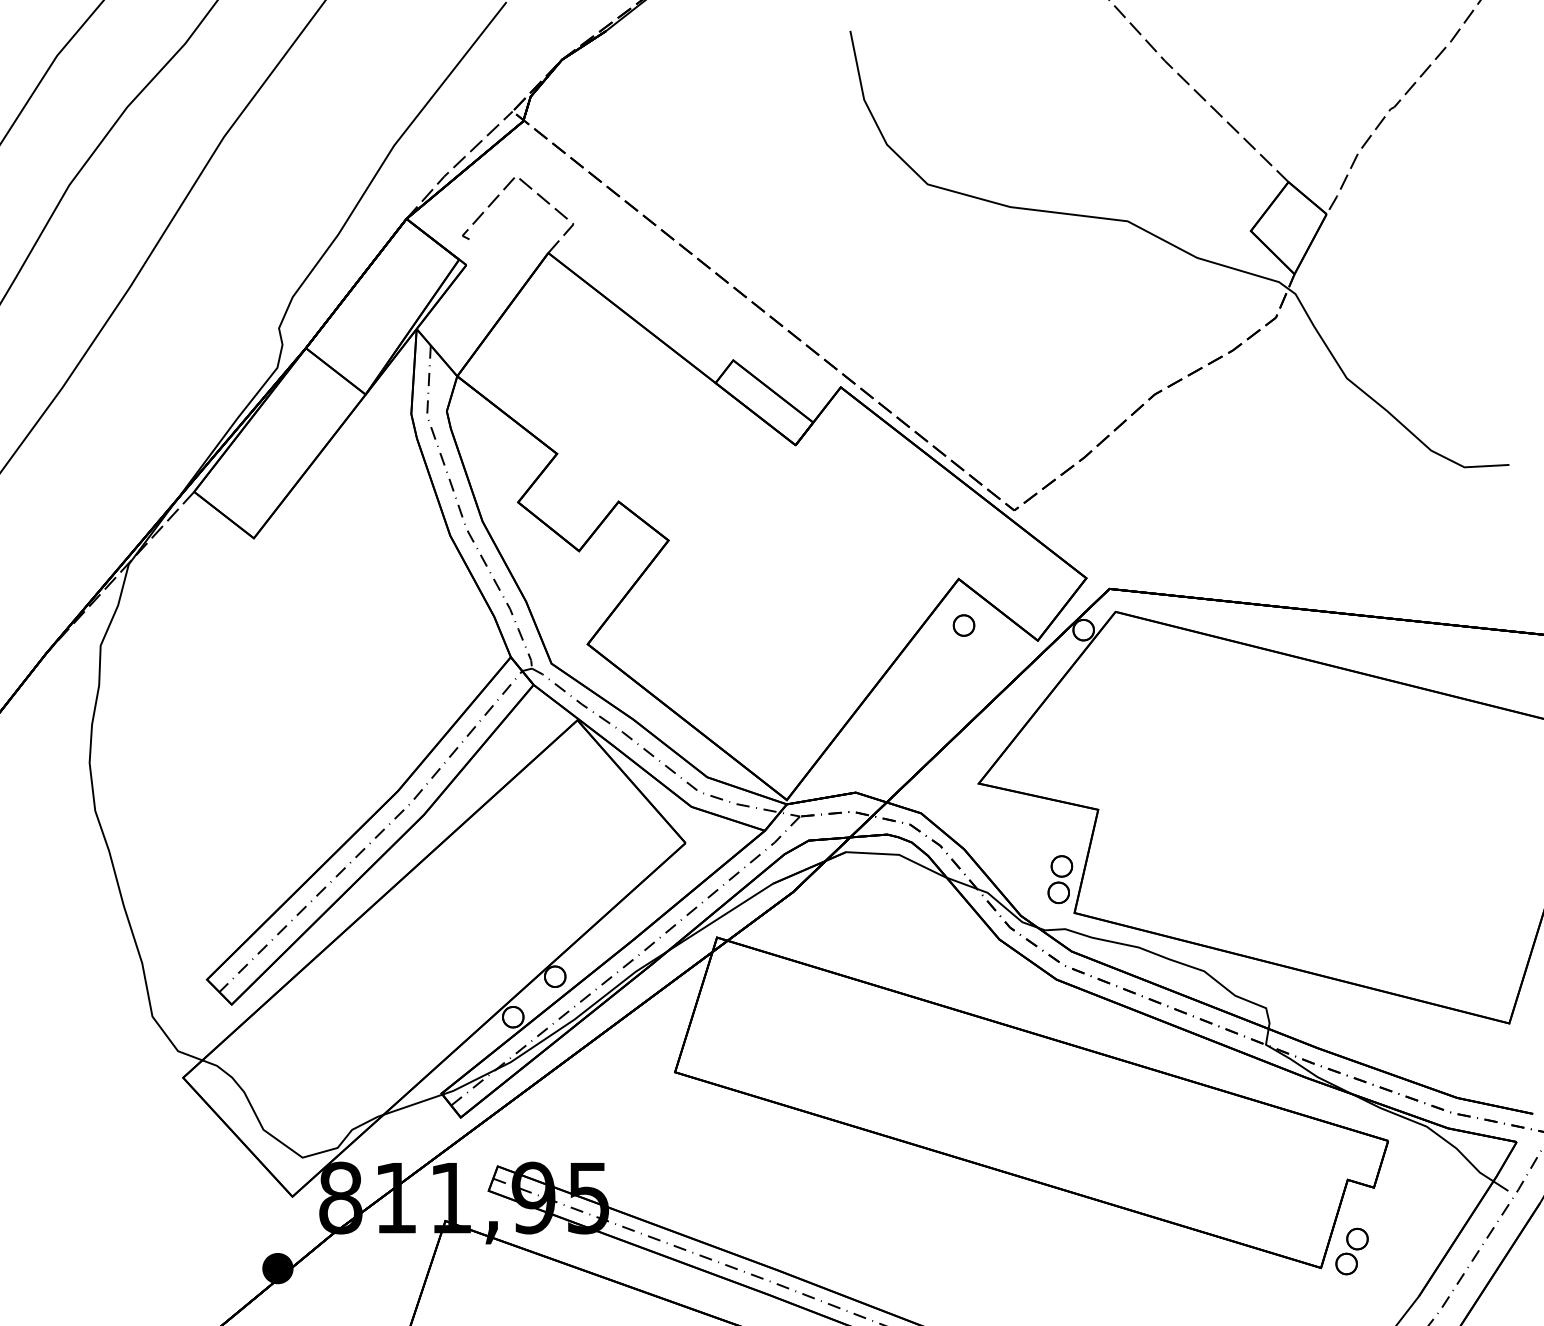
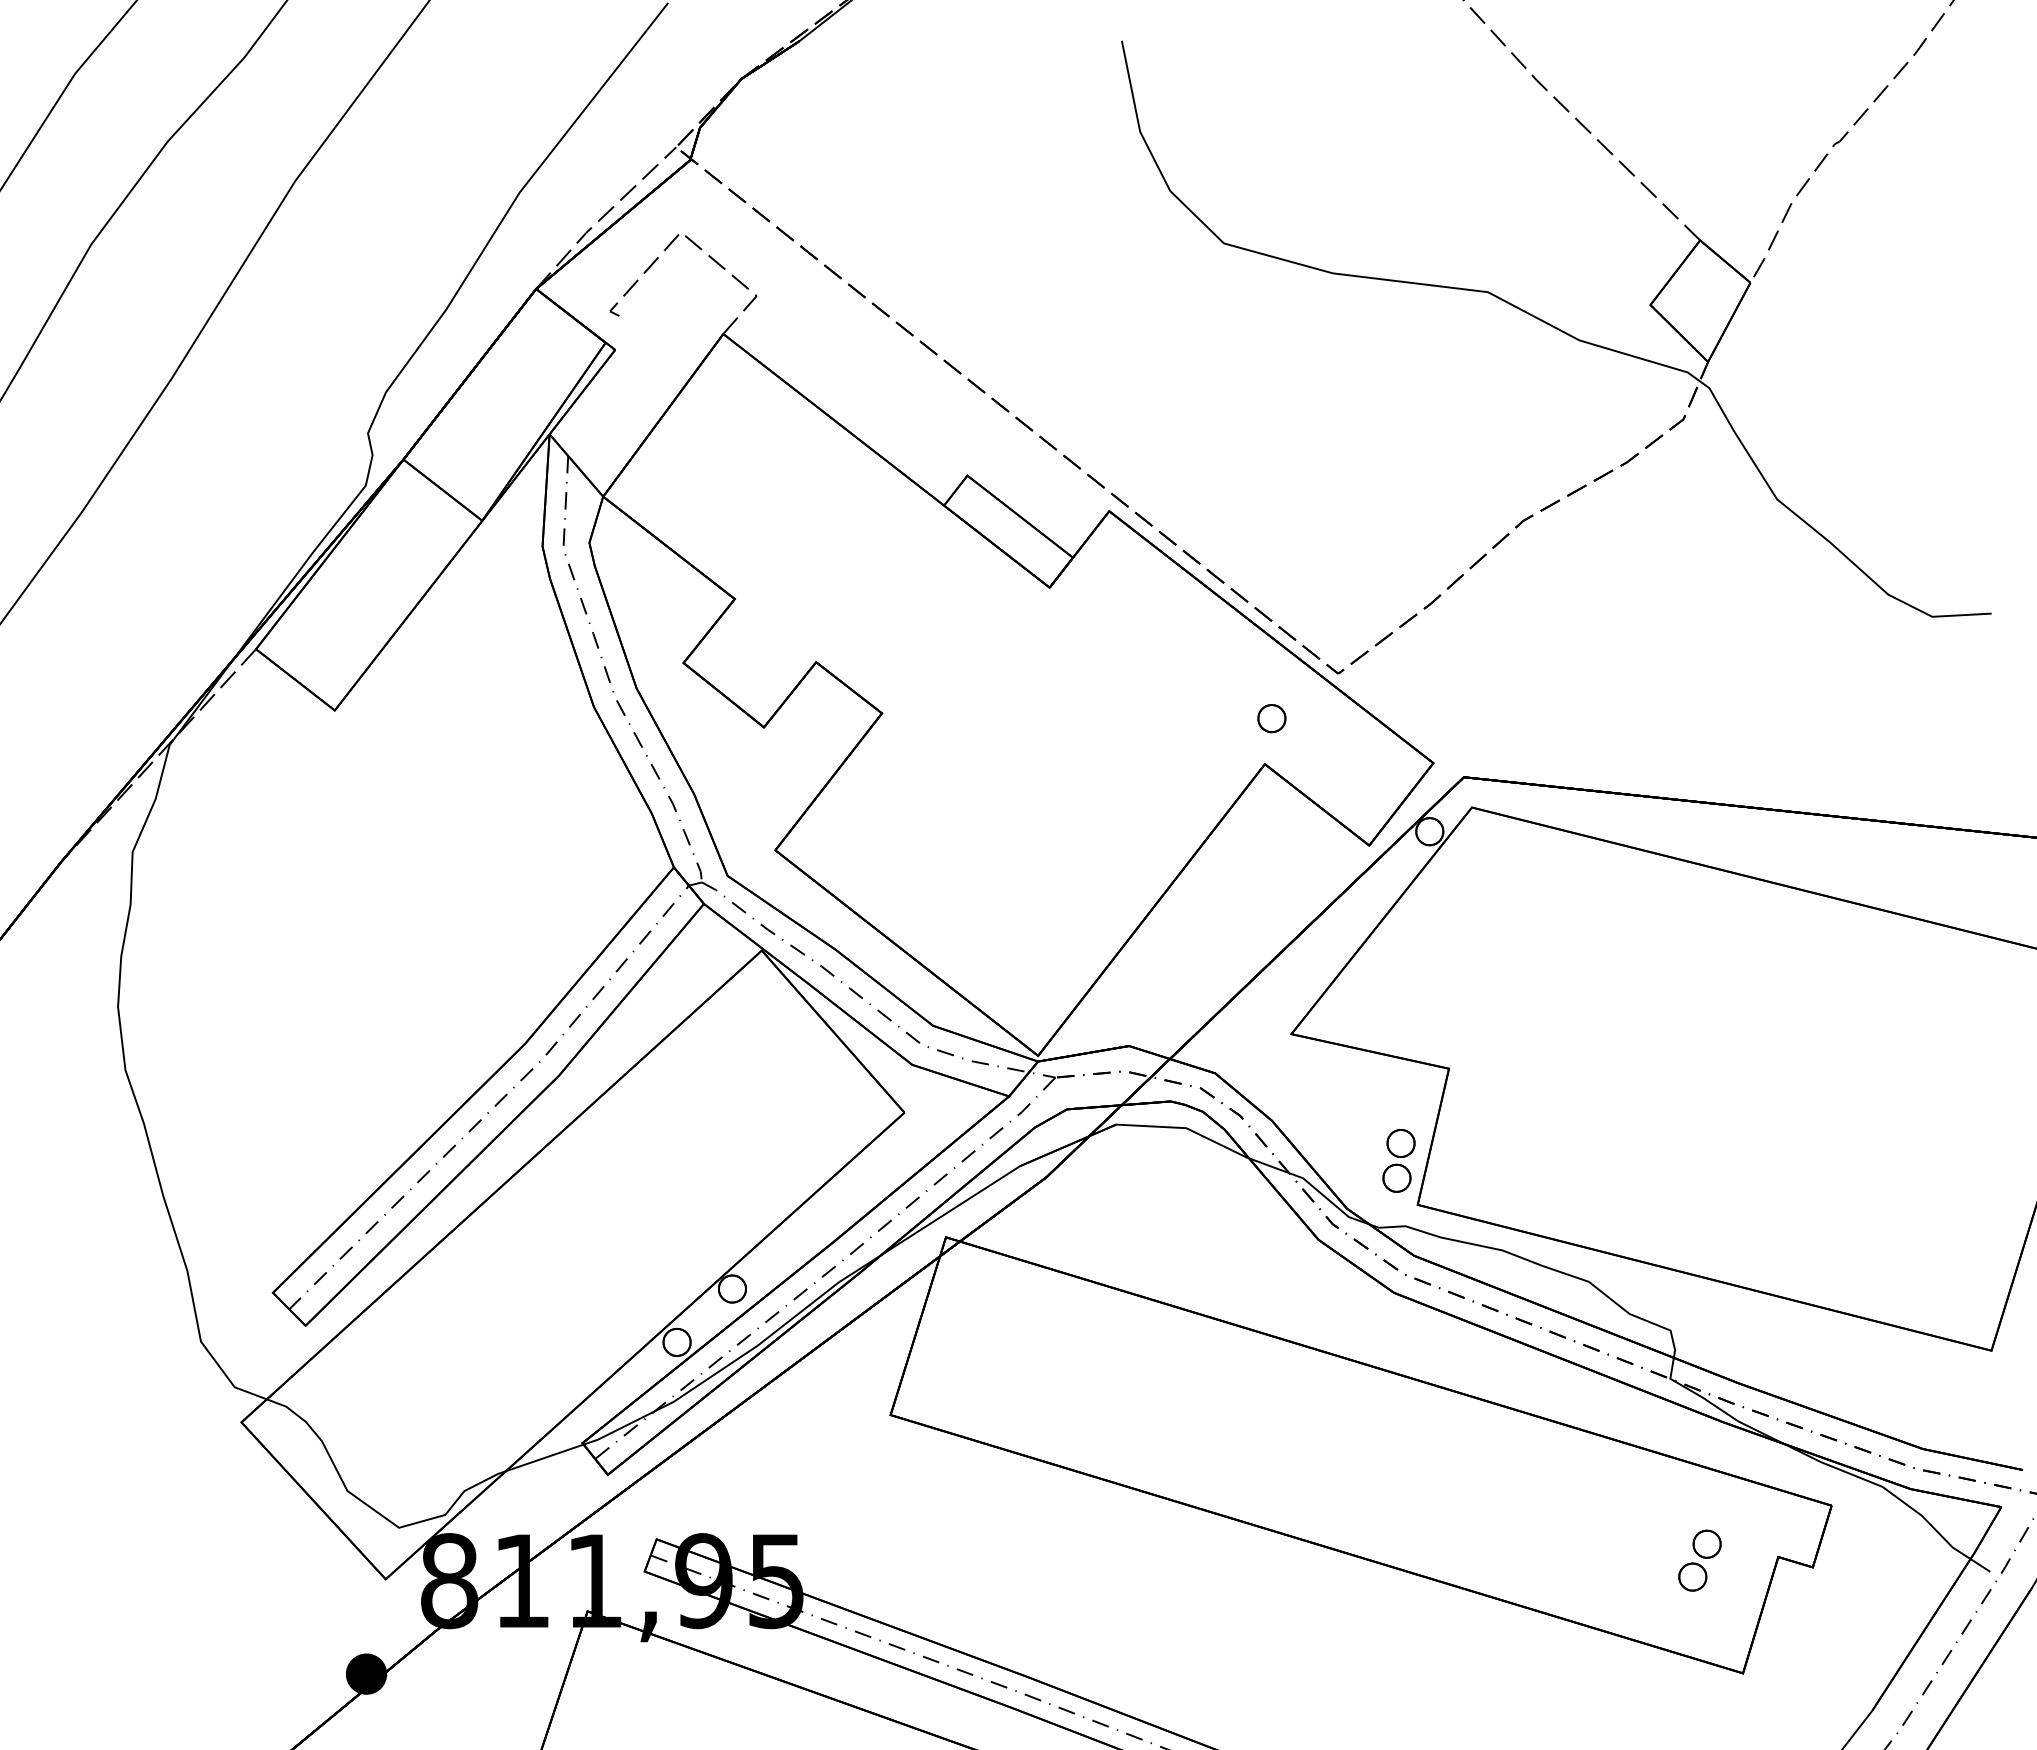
part: (963, 625) -> (1271, 718), moved
part: (1351, 1251) -> (1699, 1560), moved

